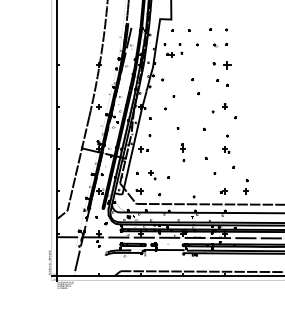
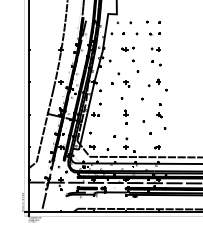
part: (174, 54) -> (127, 49), moved
part: (221, 64) -> (155, 49), size x0.62
part: (152, 175) -> (127, 83), moved
part: (245, 186) -> (125, 143), moved

